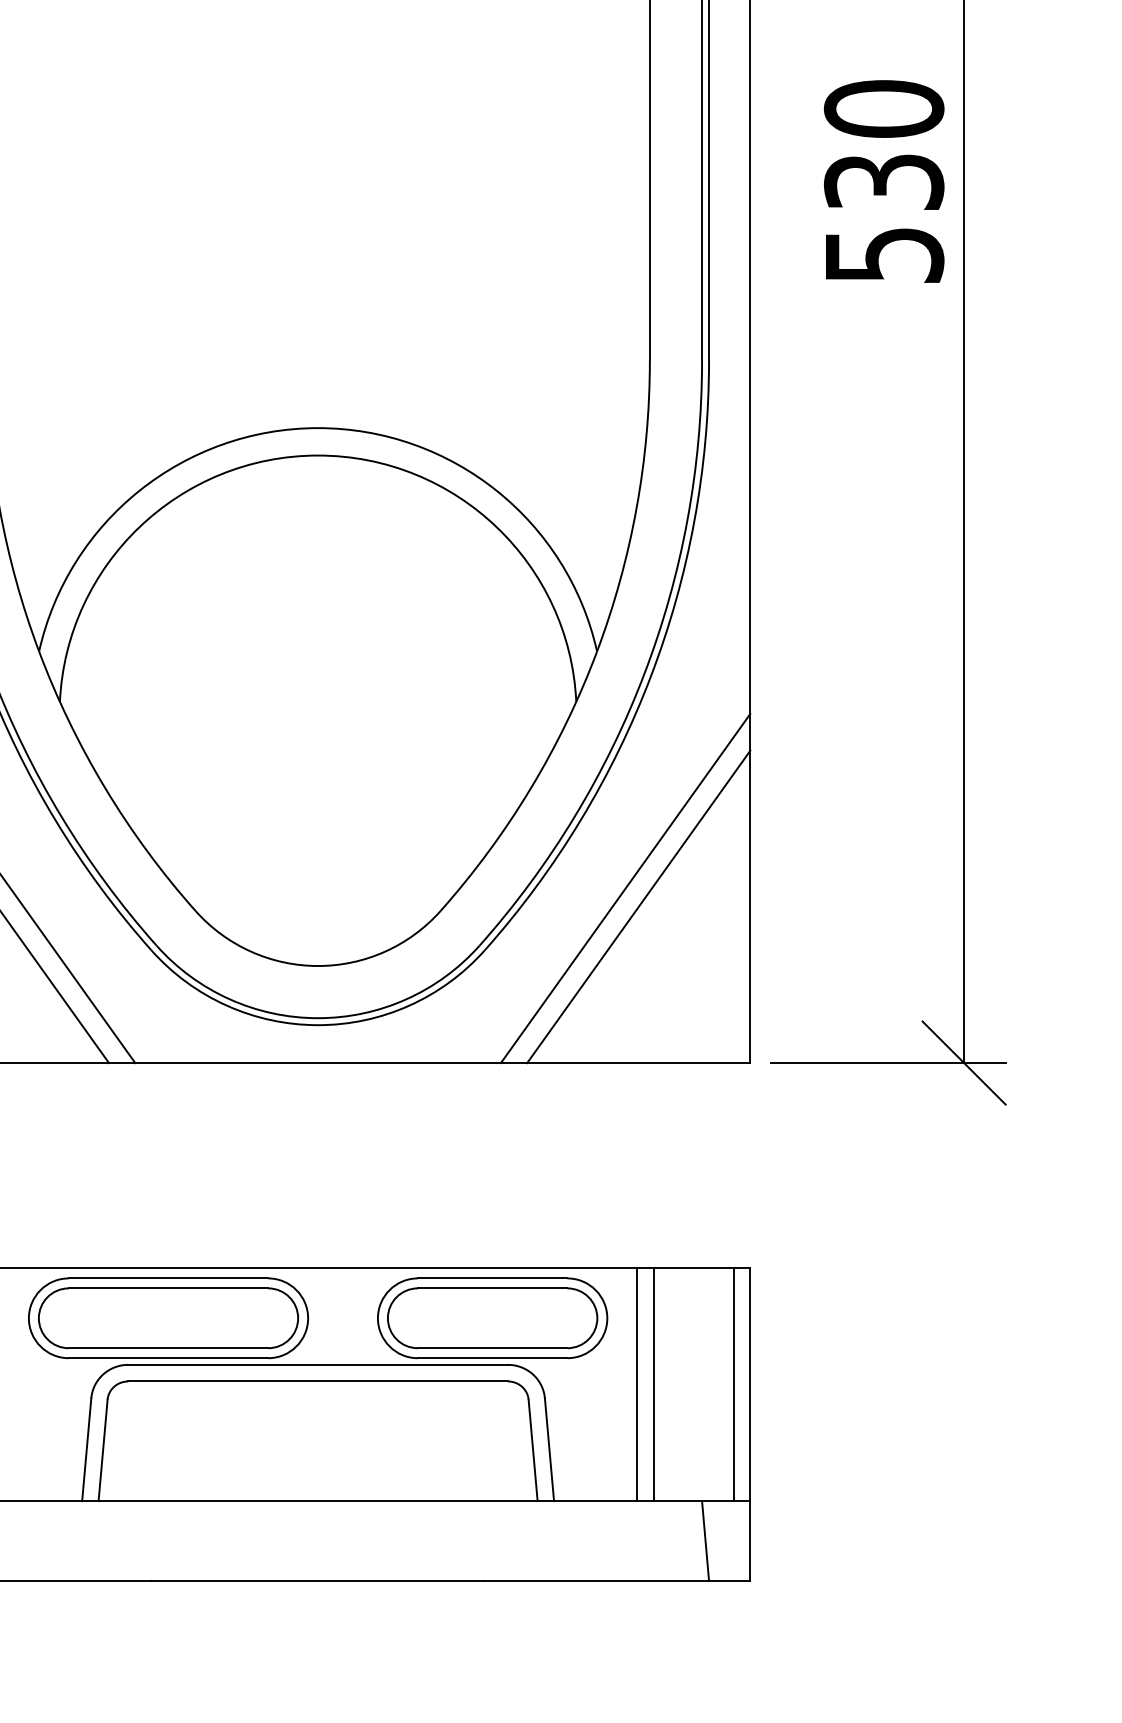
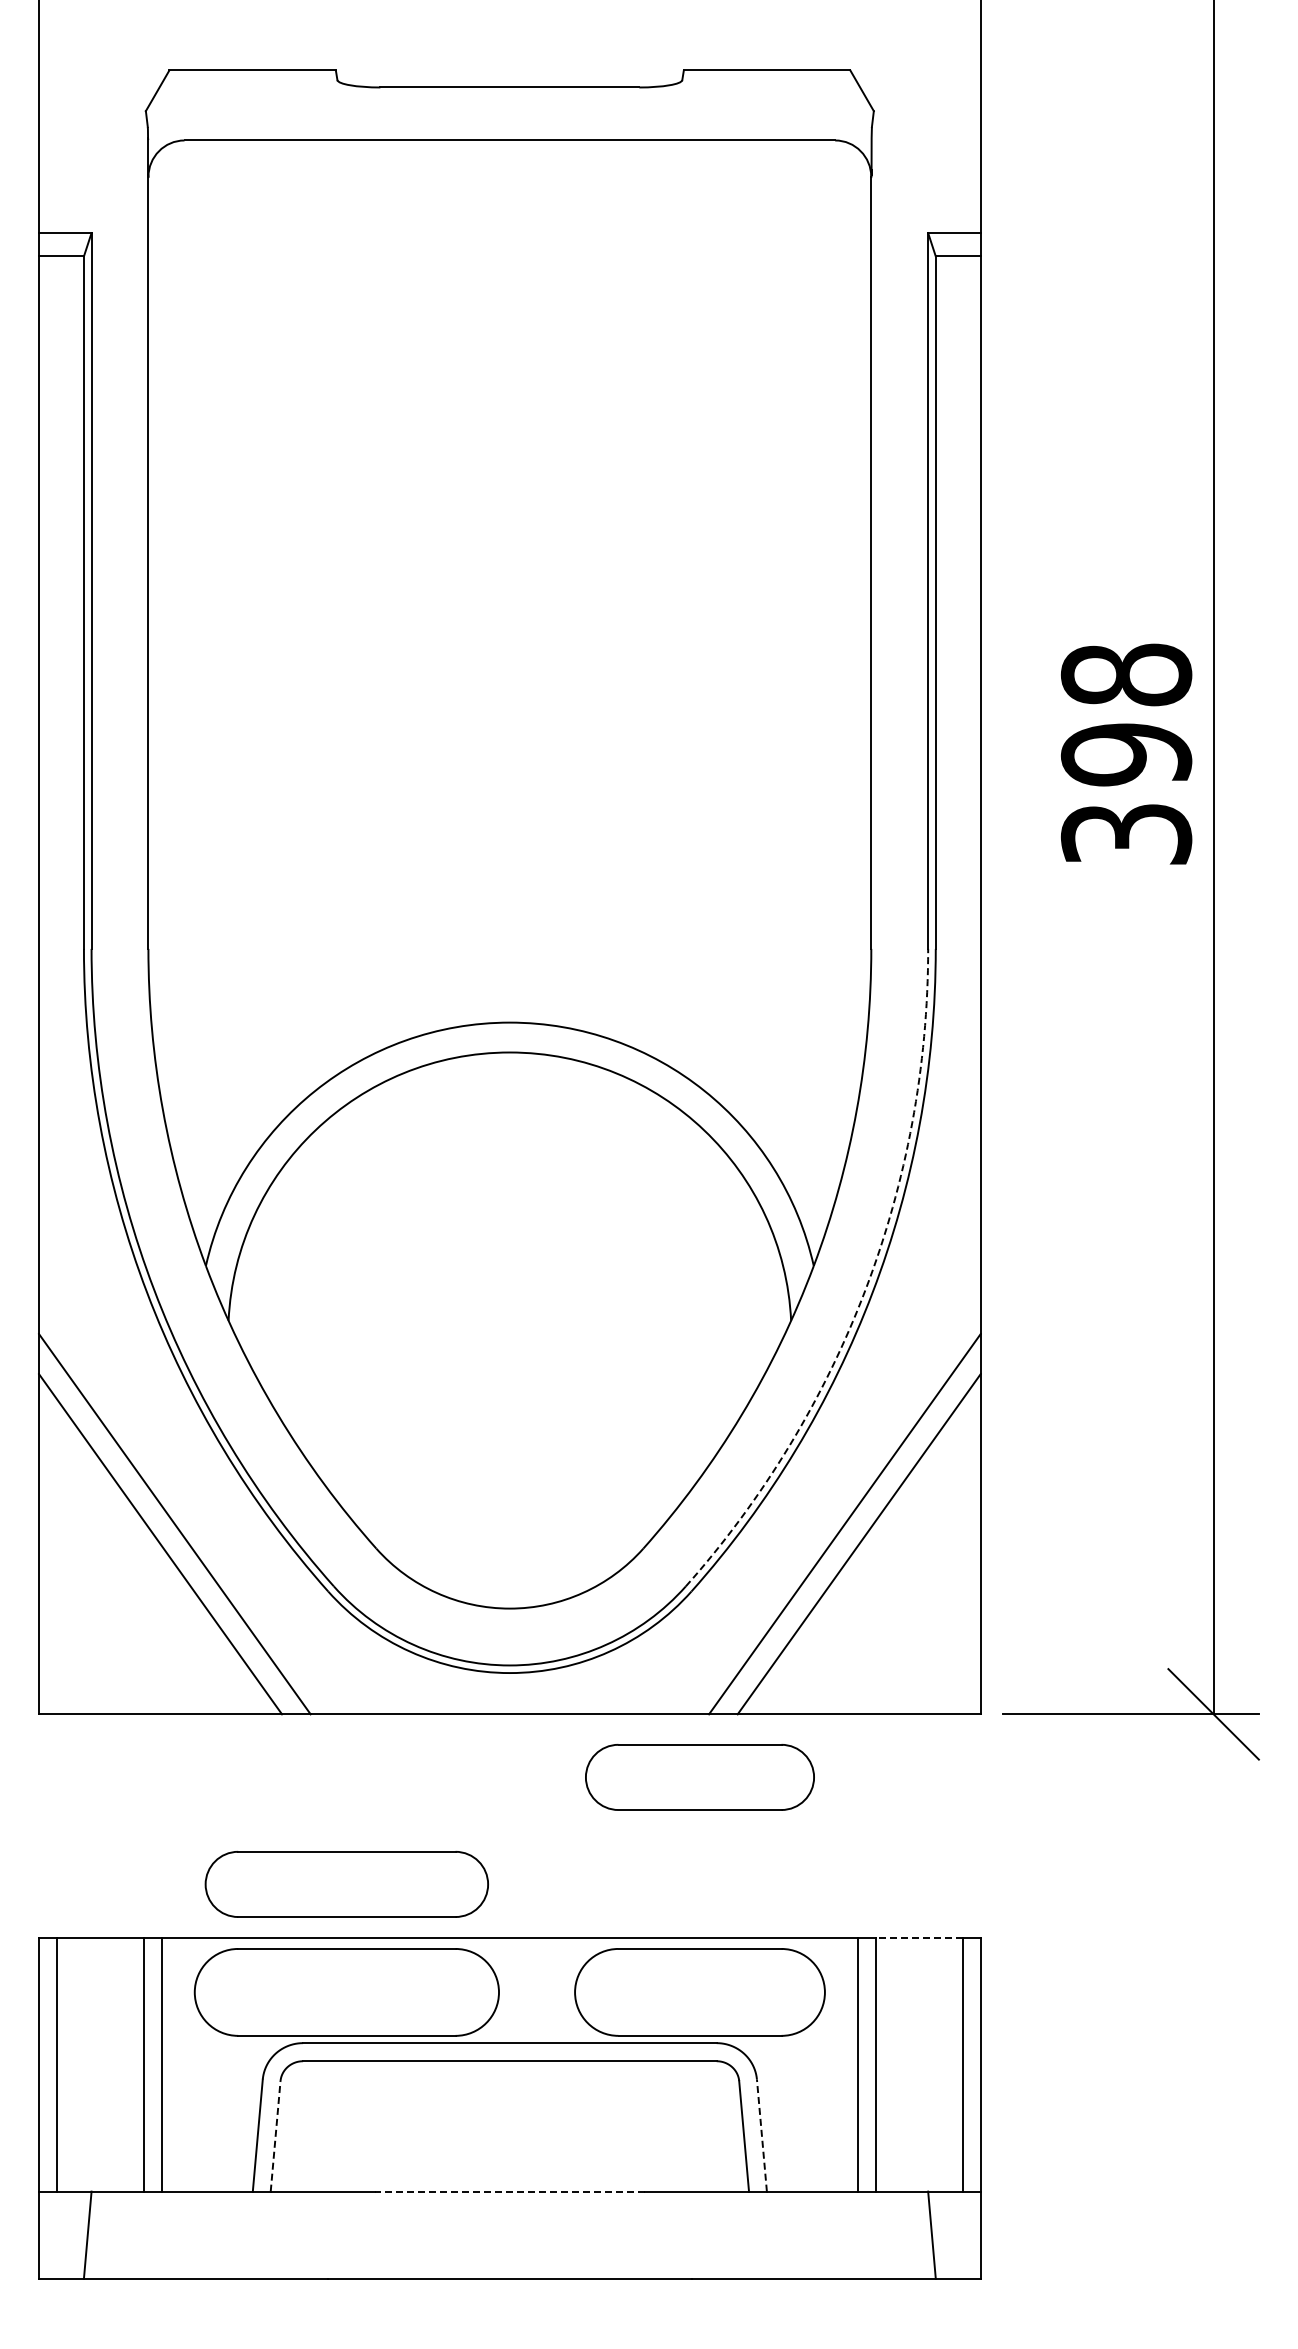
text: (884, 181) -> (1126, 753), 530 -> 398
arc: (644, 673) -> (865, 1289), solid -> dashed
line: (693, 1268) -> (918, 1938), solid -> dashed
part: (168, 1318) -> (346, 1884), moved
part: (492, 1318) -> (699, 1777), moved
line: (102, 1449) -> (275, 2135), solid -> dashed
line: (549, 1449) -> (761, 2135), solid -> dashed
line: (317, 1501) -> (509, 2191), solid -> dashed

